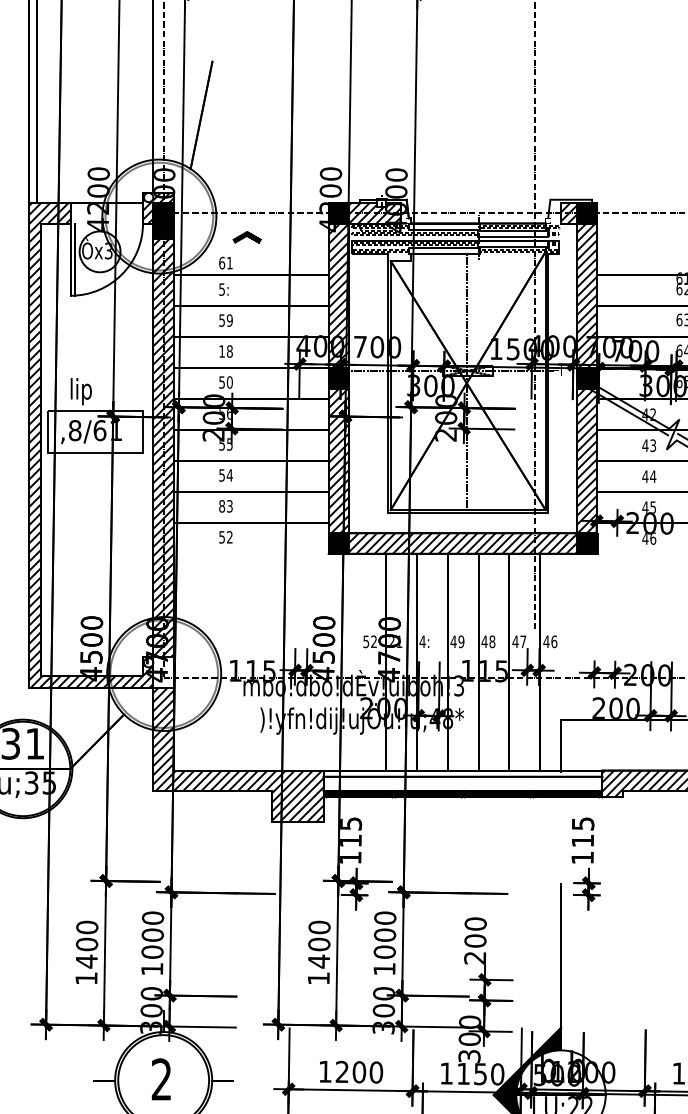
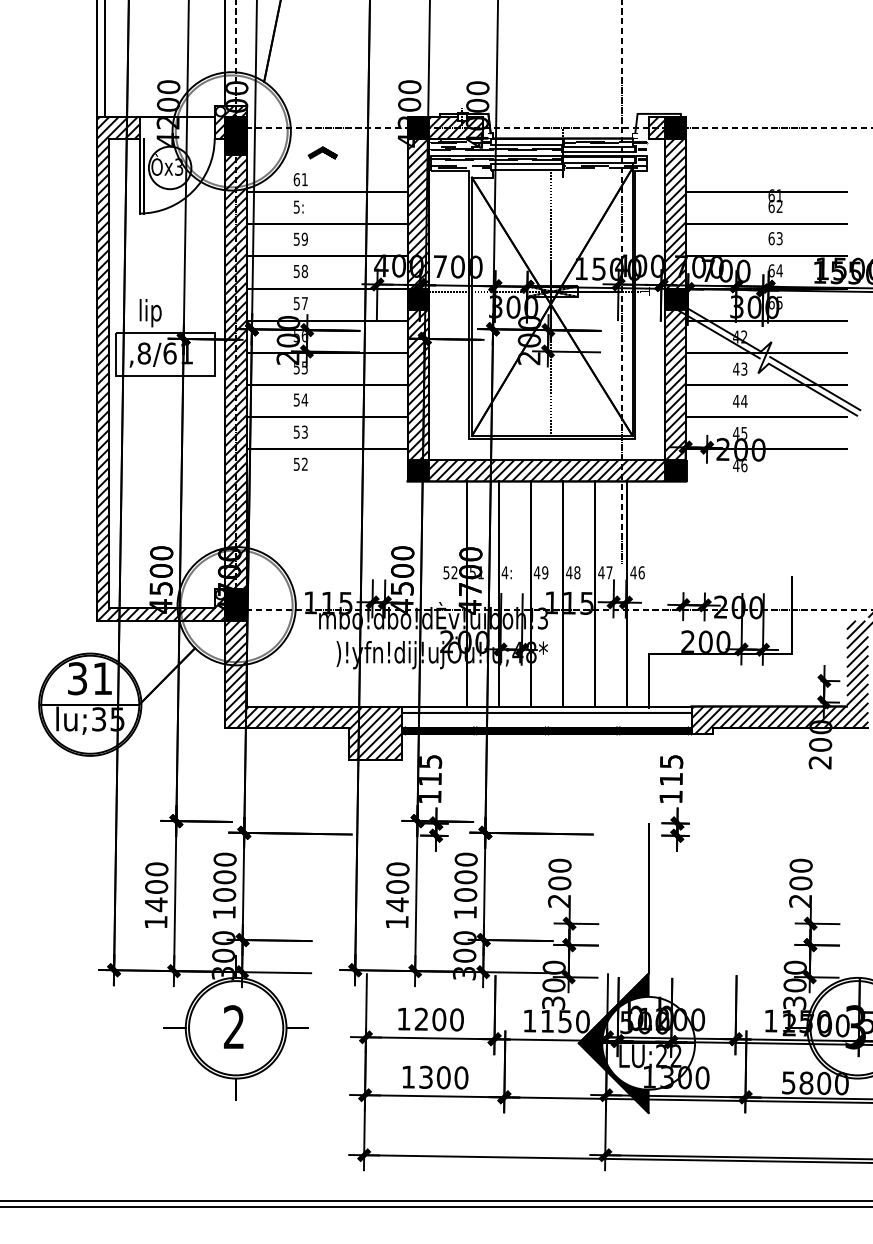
text: (221, 351) -> (296, 271), 18 -> 58
text: (229, 382) -> (304, 303), 50 -> 57
text: (221, 505) -> (296, 431), 83 -> 53
text: (391, 642) -> (472, 573), 21 -> 51
fill: (163, 672) -> (235, 604), added

